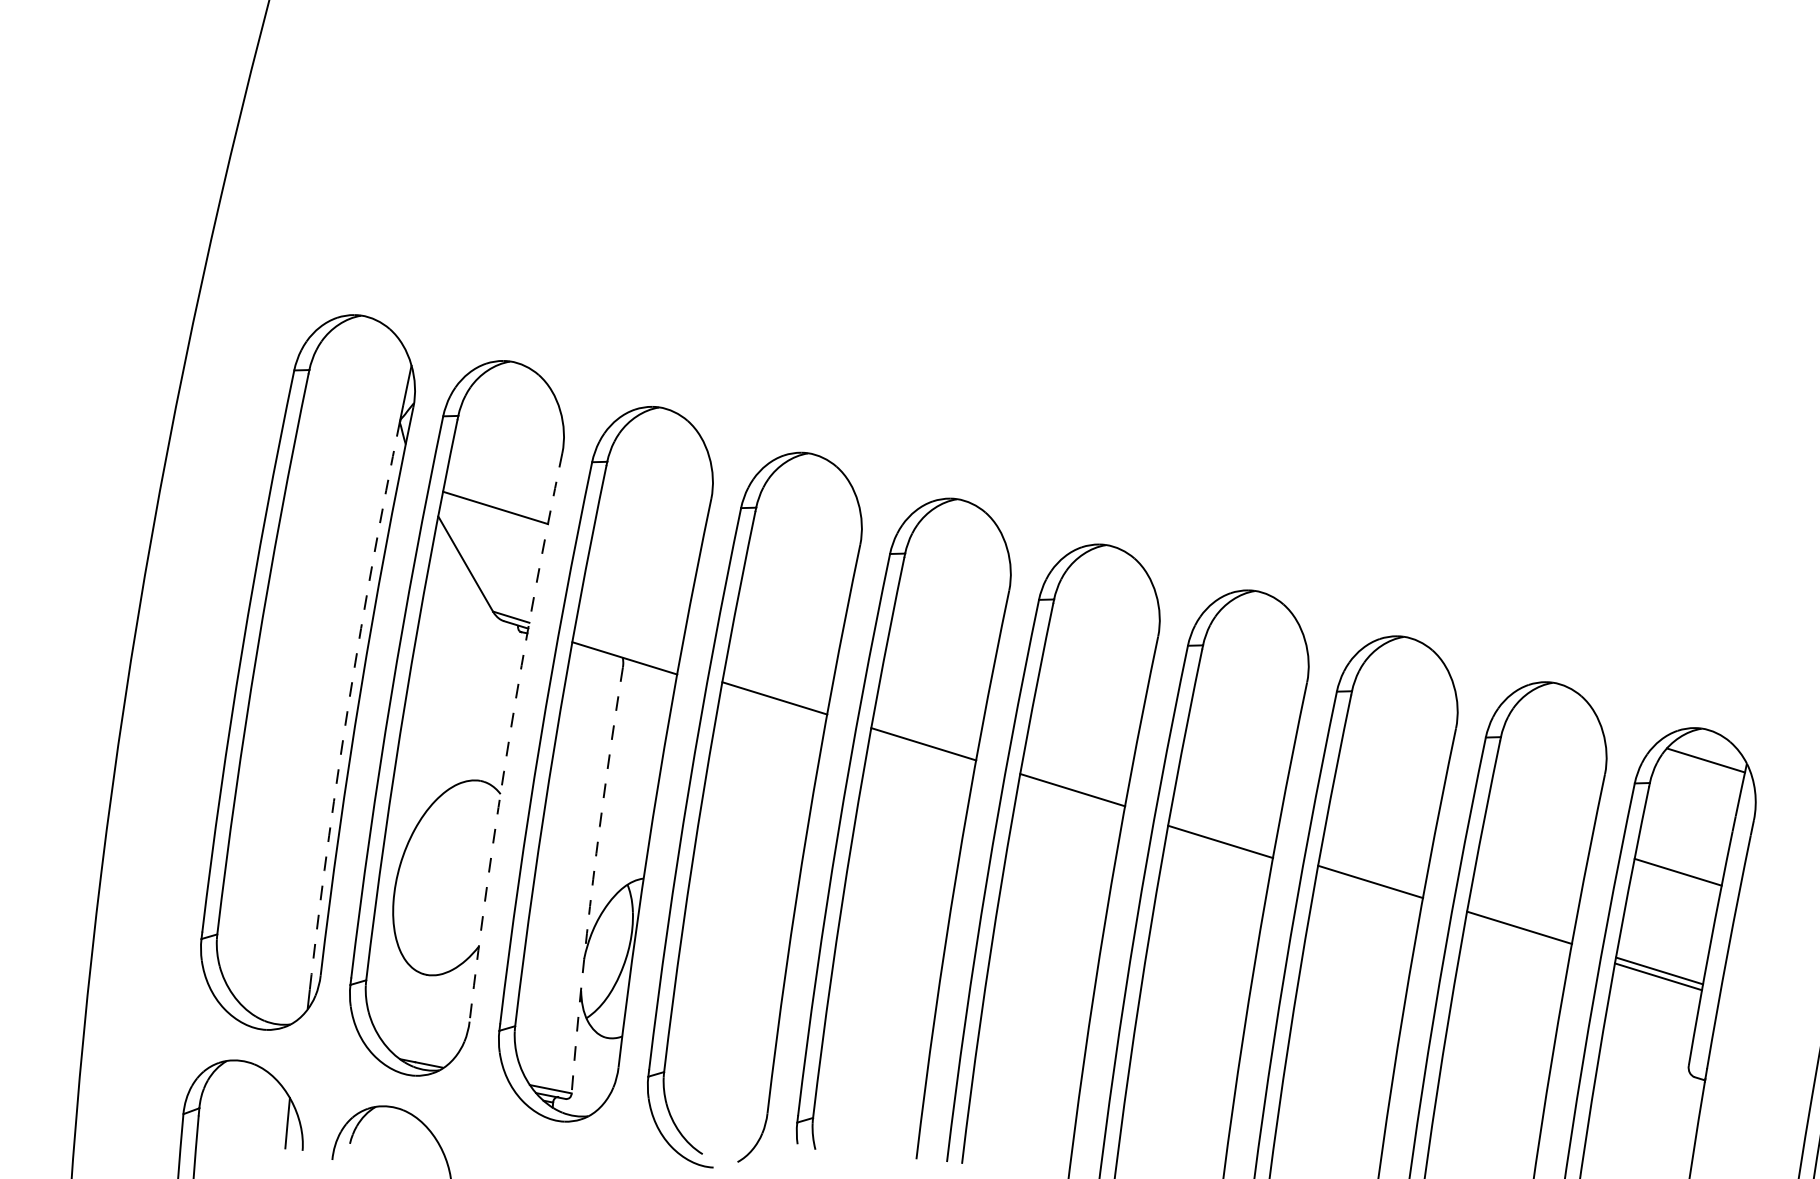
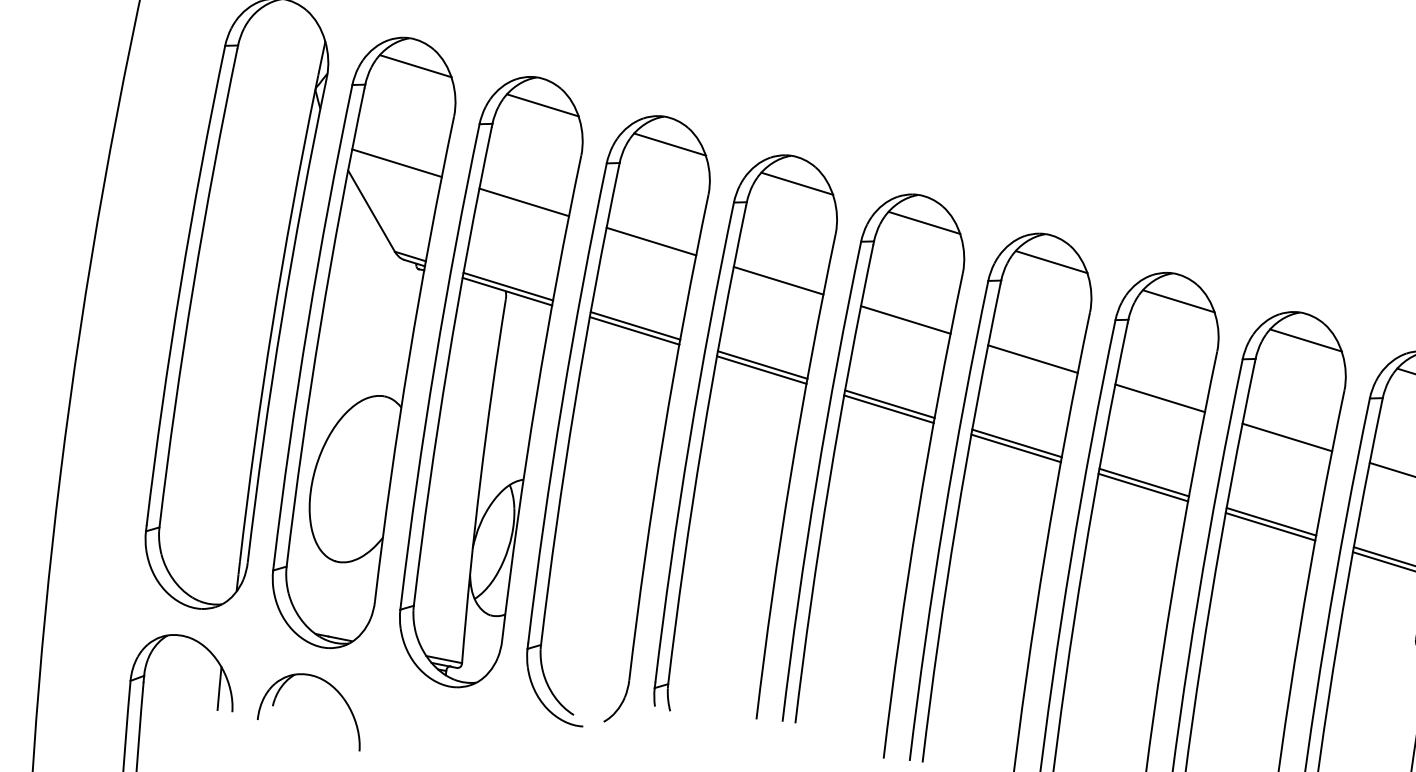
line: (517, 394) -> (415, 66), added
line: (666, 440) -> (543, 105), added
line: (815, 486) -> (670, 144), added
line: (964, 531) -> (797, 183), added
line: (644, 553) -> (524, 202), added
line: (1113, 577) -> (924, 222), added
line: (792, 599) -> (650, 241), added
line: (1262, 623) -> (1051, 261), added
line: (941, 645) -> (777, 280), added
line: (625, 652) -> (508, 286), added
line: (1411, 669) -> (1179, 301), added
line: (1090, 691) -> (905, 319), added
arc: (349, 697) -> (272, 325), dashed -> solid
line: (773, 704) -> (634, 331), added
line: (1560, 715) -> (1306, 340), added
arc: (509, 736) -> (408, 358), dashed -> solid
line: (1239, 737) -> (1032, 359), added
line: (922, 749) -> (761, 369), added
line: (1388, 783) -> (1159, 398), added
line: (1071, 795) -> (888, 408), added
line: (1537, 828) -> (1286, 436), added
line: (1221, 835) -> (1016, 442), added
arc: (593, 879) -> (480, 480), dashed -> solid
line: (1369, 887) -> (1143, 487), added
line: (1518, 933) -> (1270, 526), added

